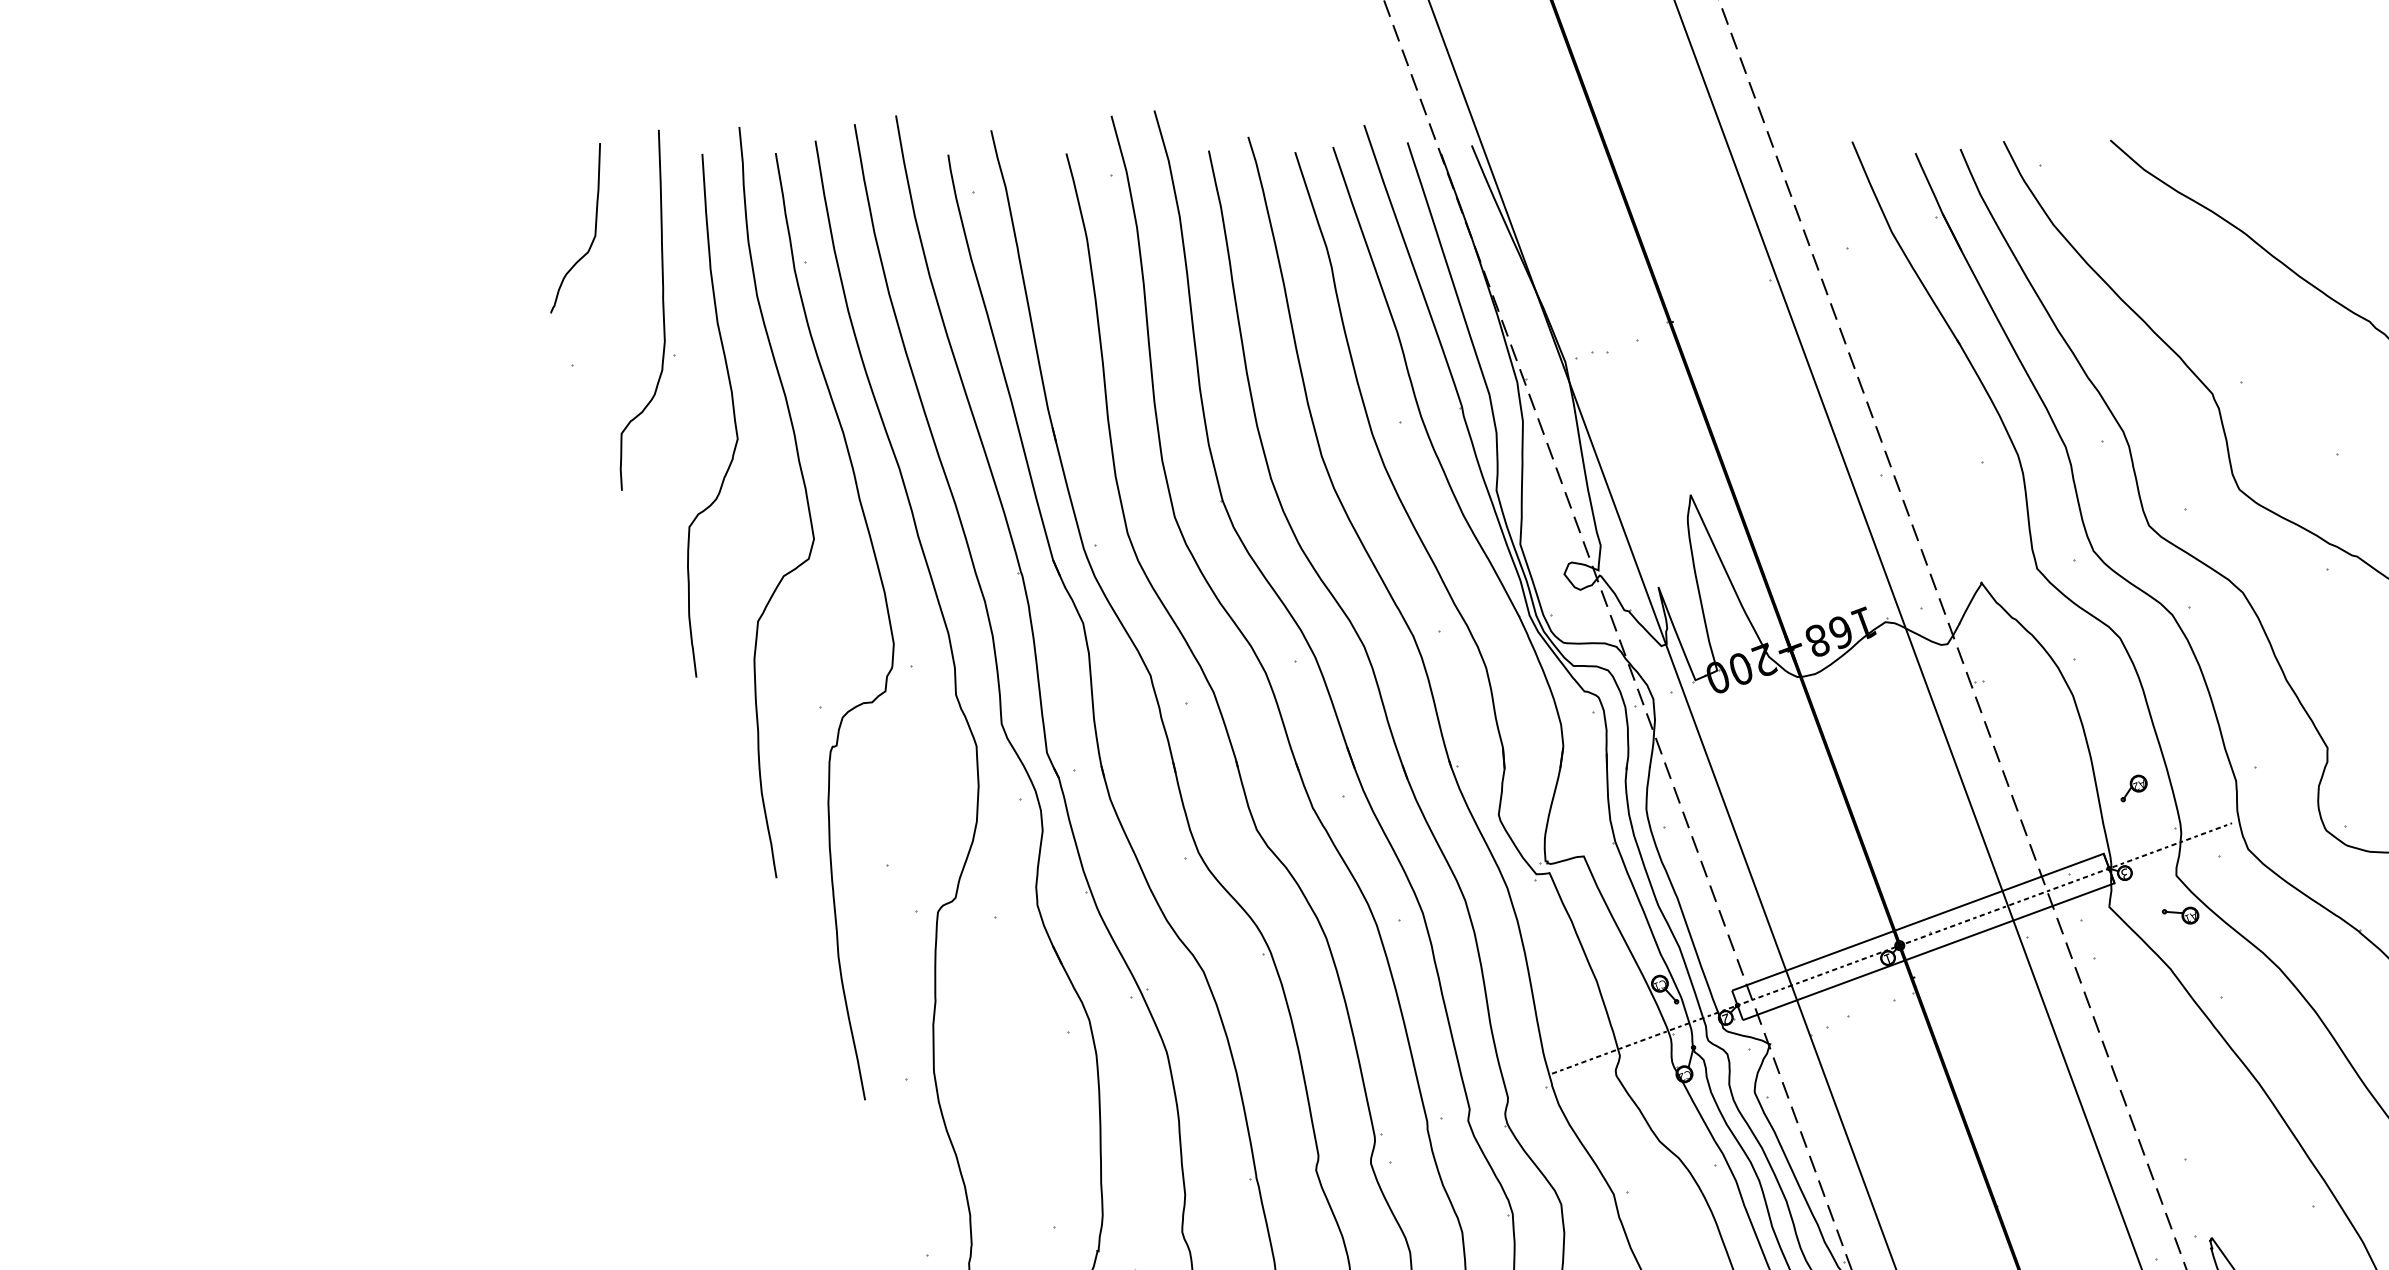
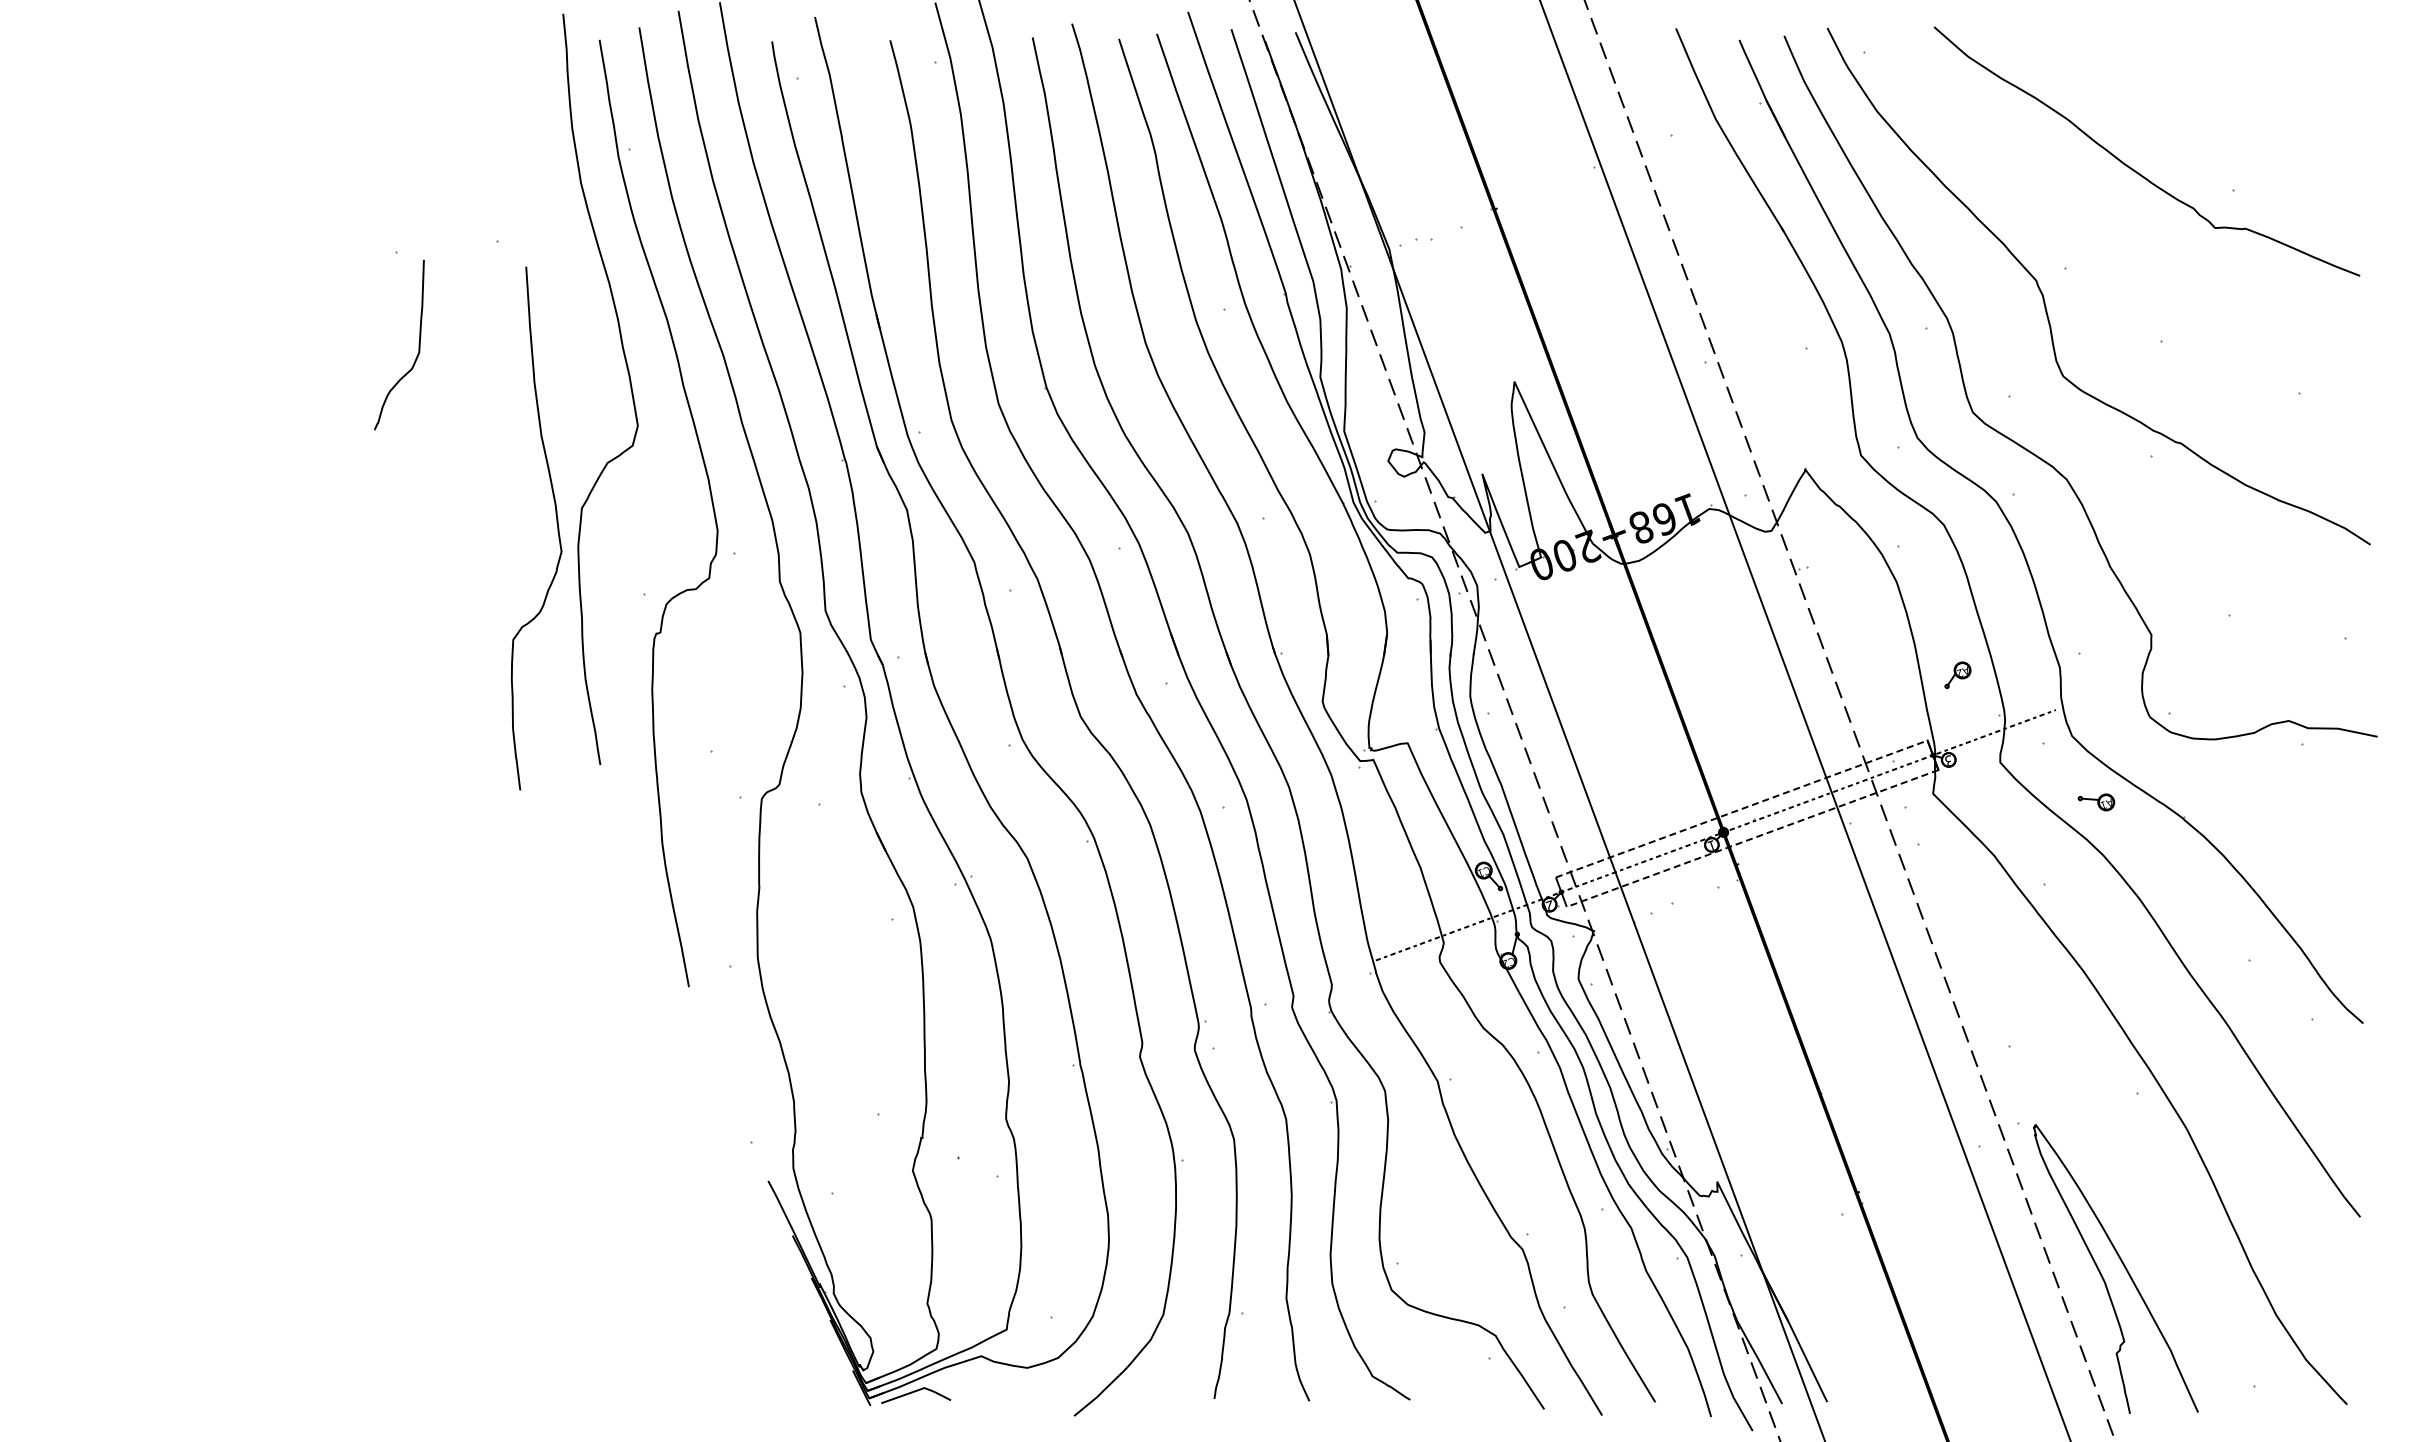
curve: (594, 227) -> (418, 344), moved
curve: (662, 309) -> (486, 196), removed
curve: (732, 410) -> (556, 523), moved
part: (2180, 915) -> (2096, 802), moved
line: (1918, 921) -> (1742, 808), solid -> dashed
line: (1928, 951) -> (1752, 838), solid -> dashed

